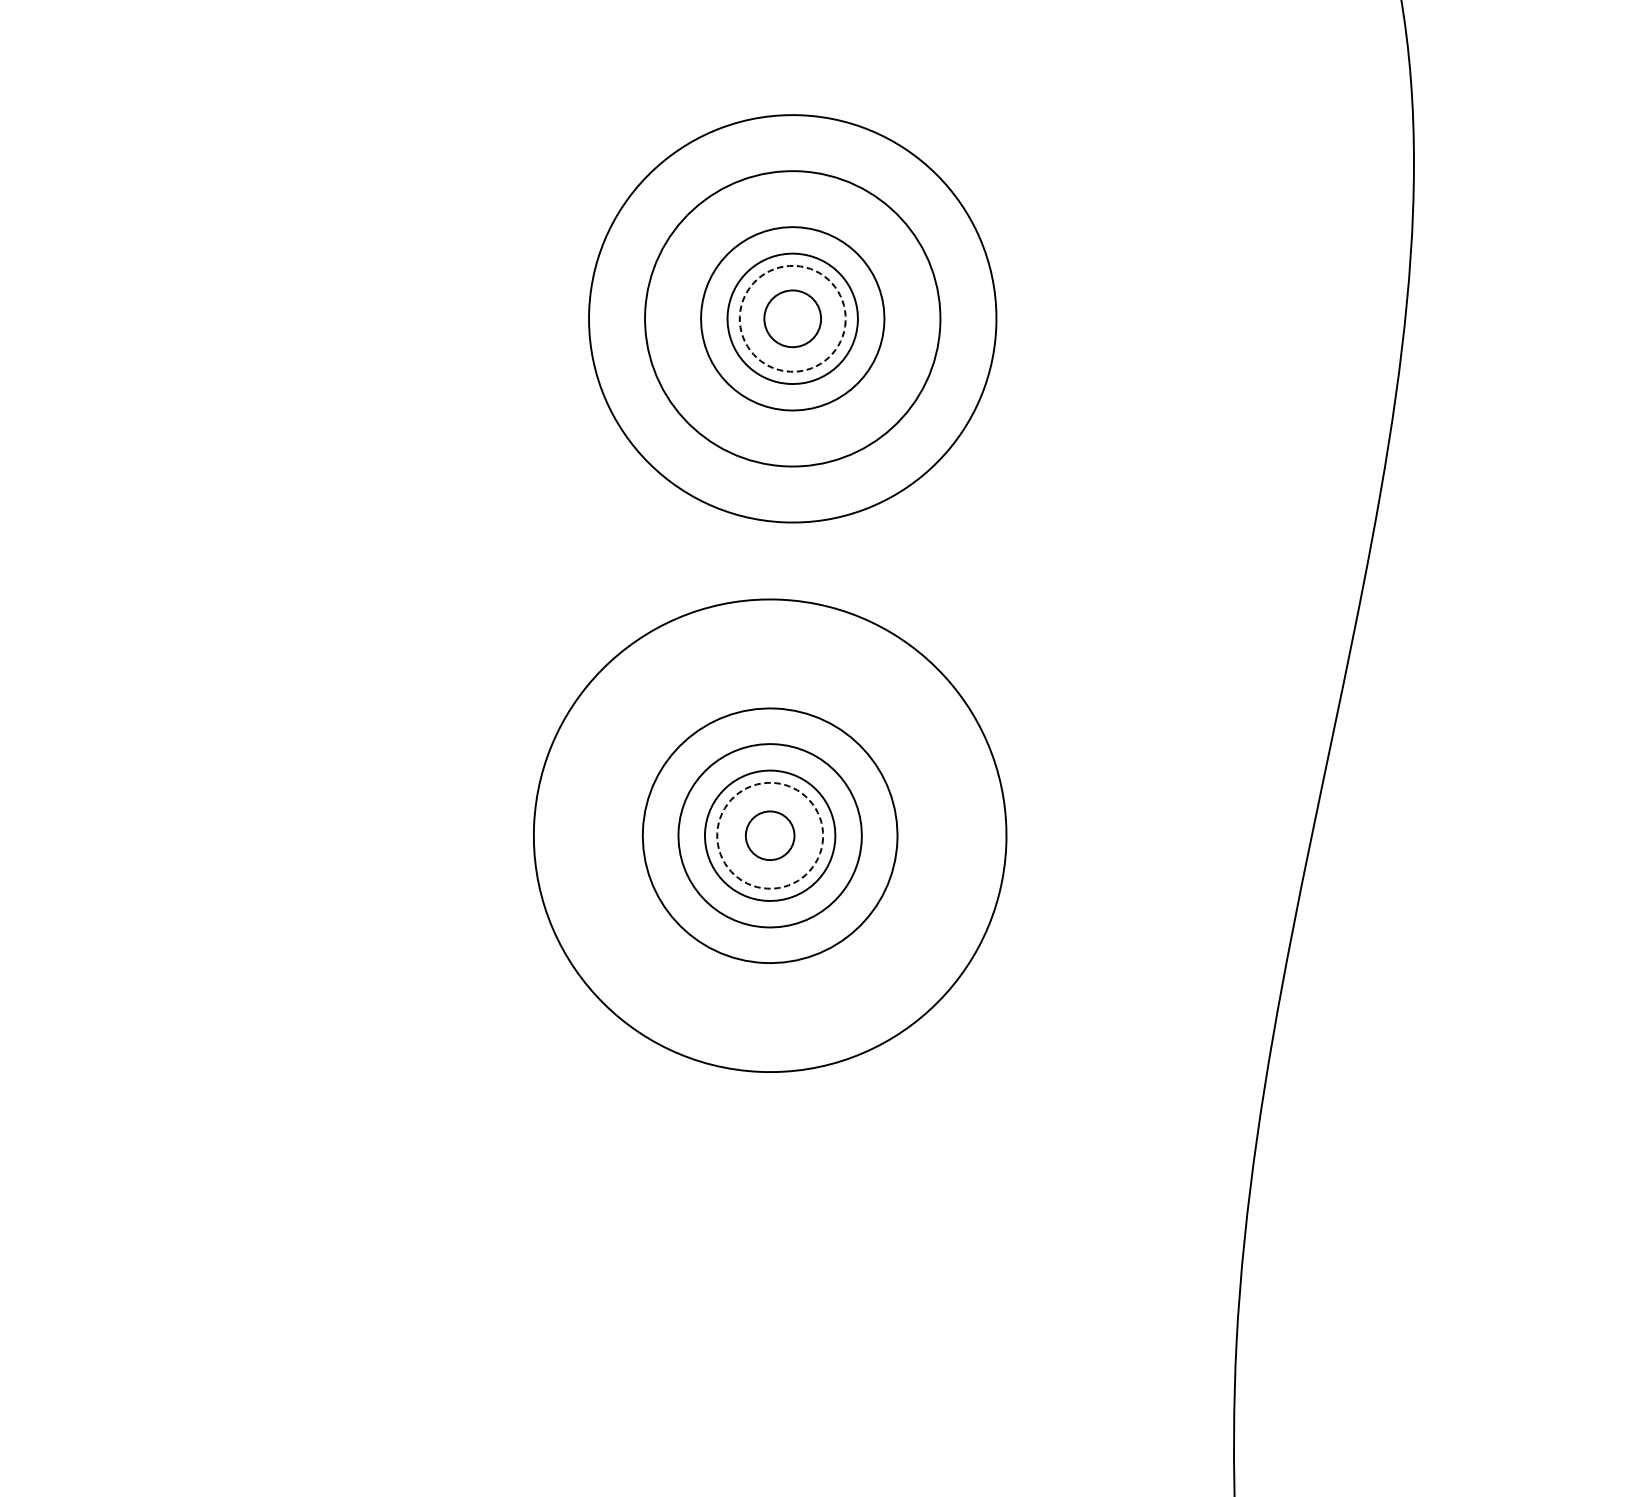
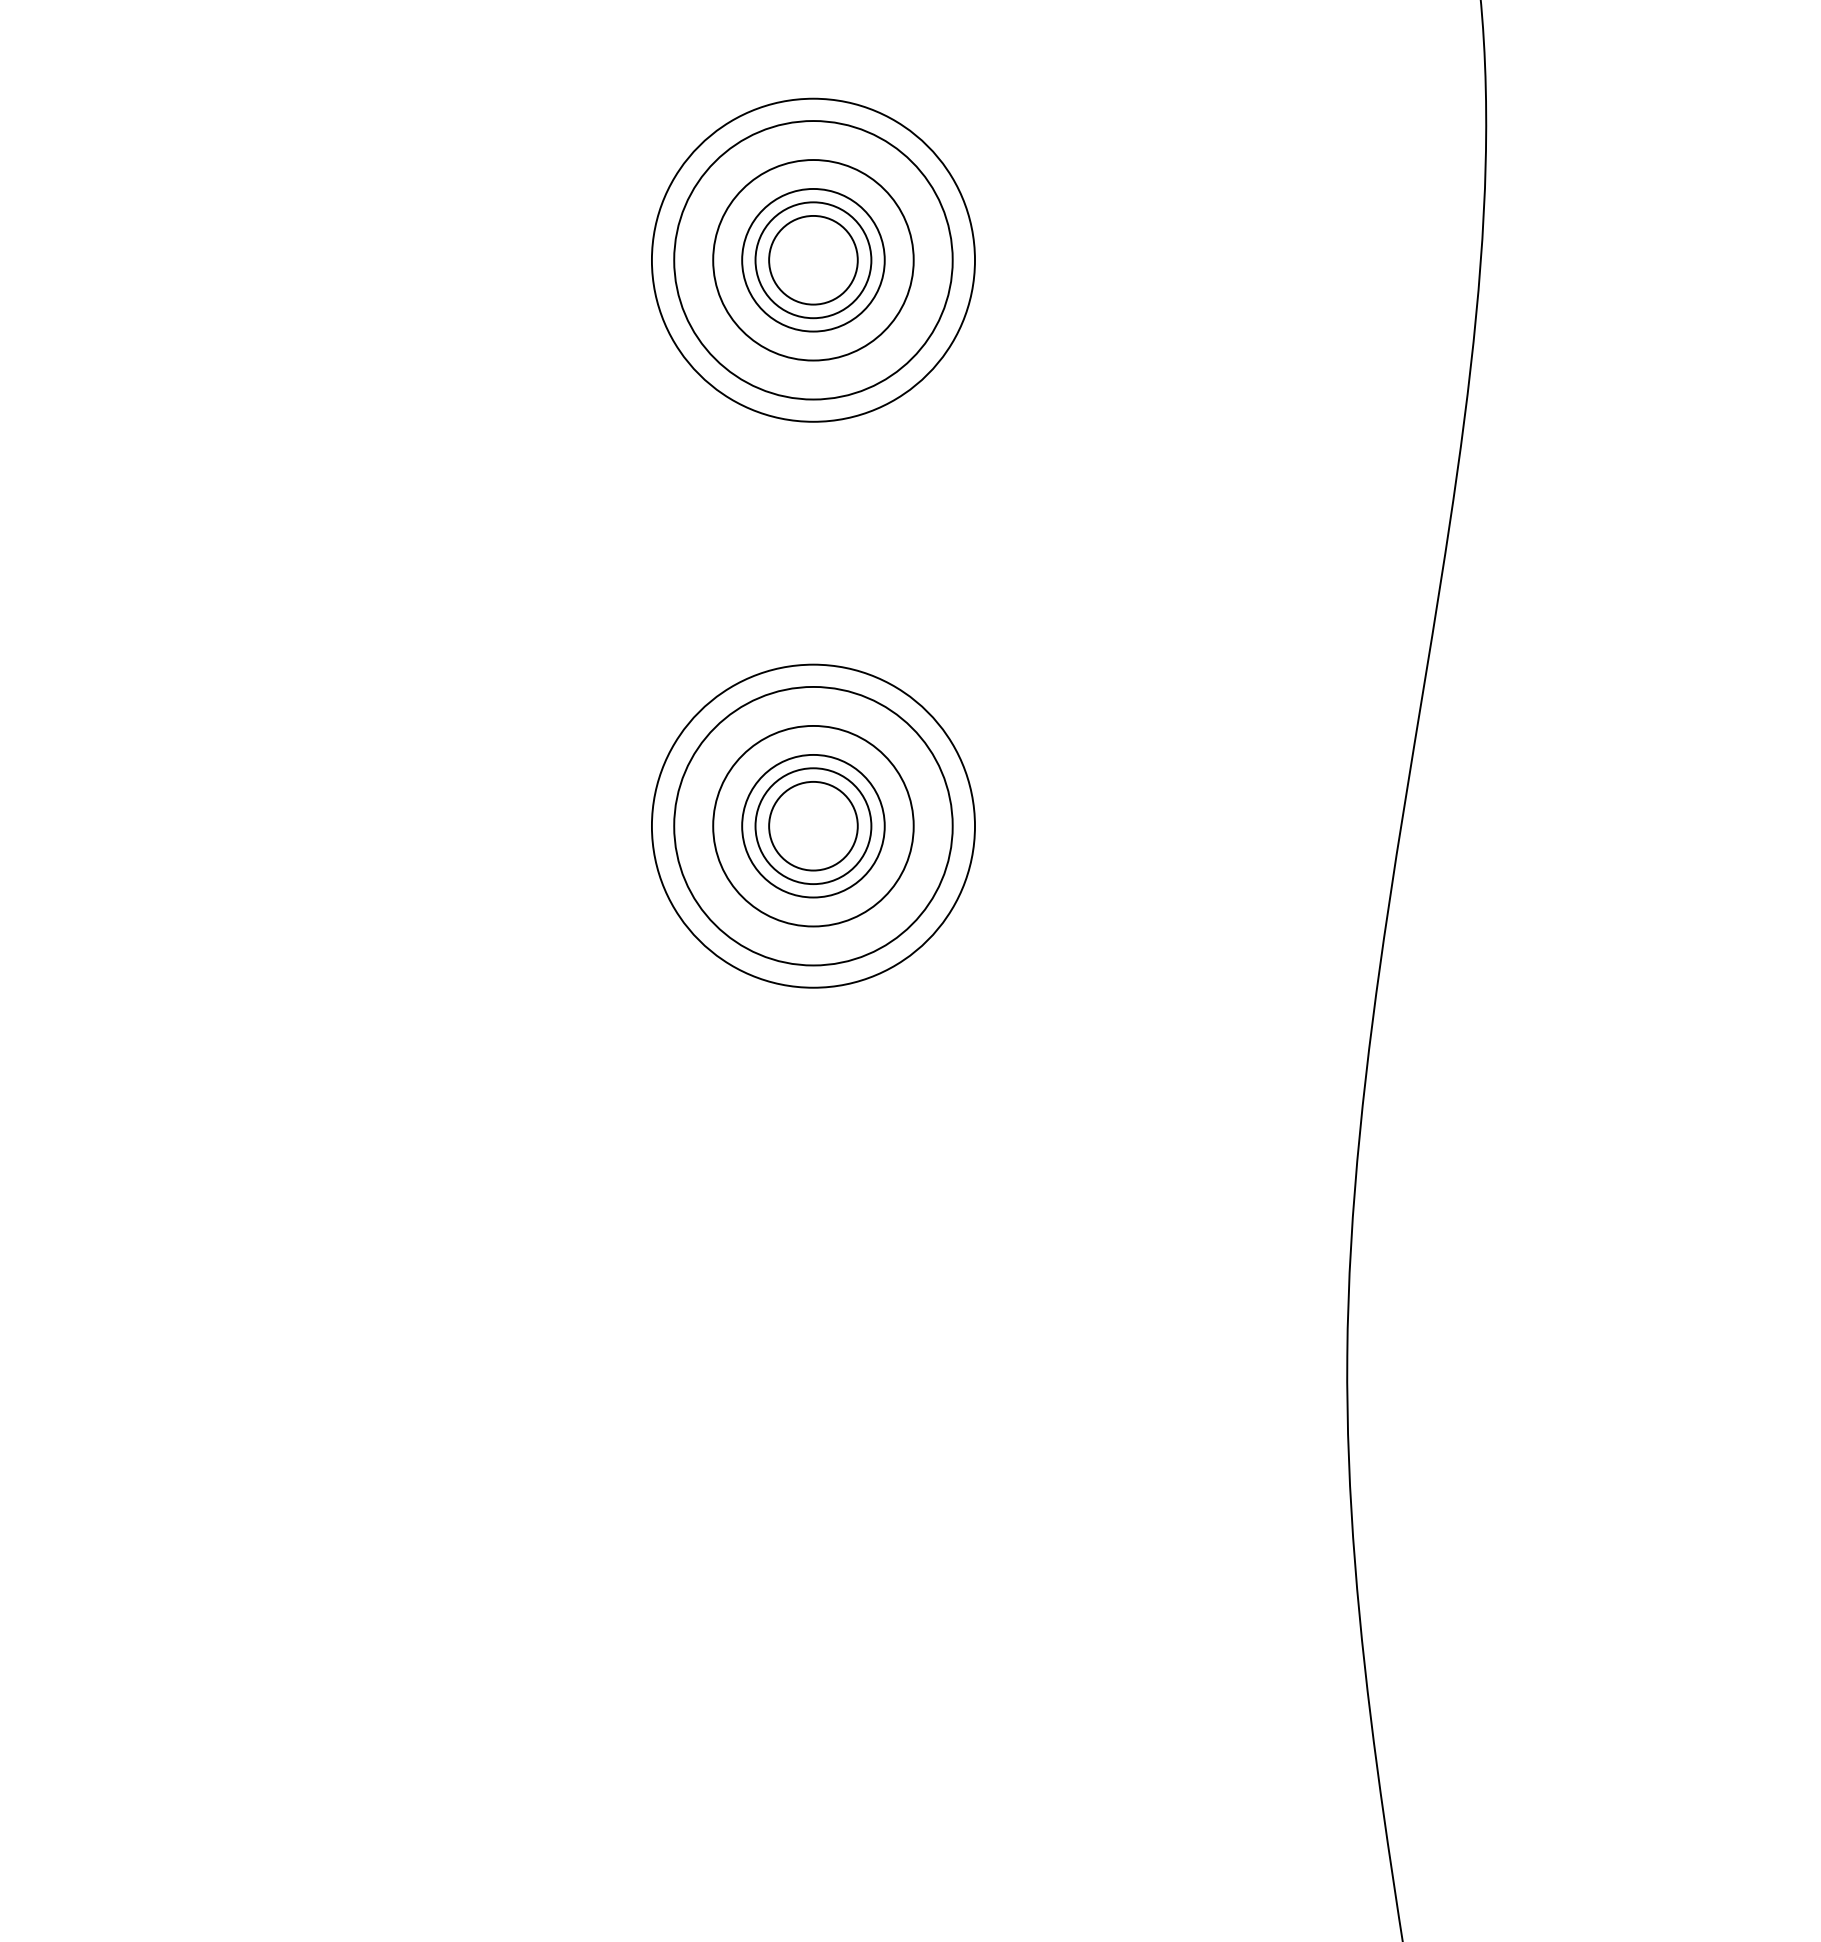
circle: (792, 318) -> (813, 259), size x1.43
circle: (792, 319) -> (813, 260), dashed -> solid
circle: (792, 319) -> (813, 260), size x0.62
circle: (770, 835) -> (813, 825), size x0.62
circle: (770, 835) -> (813, 825), size x1.67
circle: (770, 836) -> (813, 826), dashed -> solid

